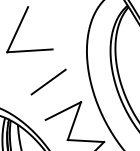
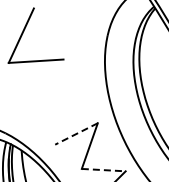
line: (48, 81) -> (58, 98), removed
line: (63, 110) -> (76, 133), solid -> dashed
line: (85, 141) -> (103, 170), solid -> dashed

